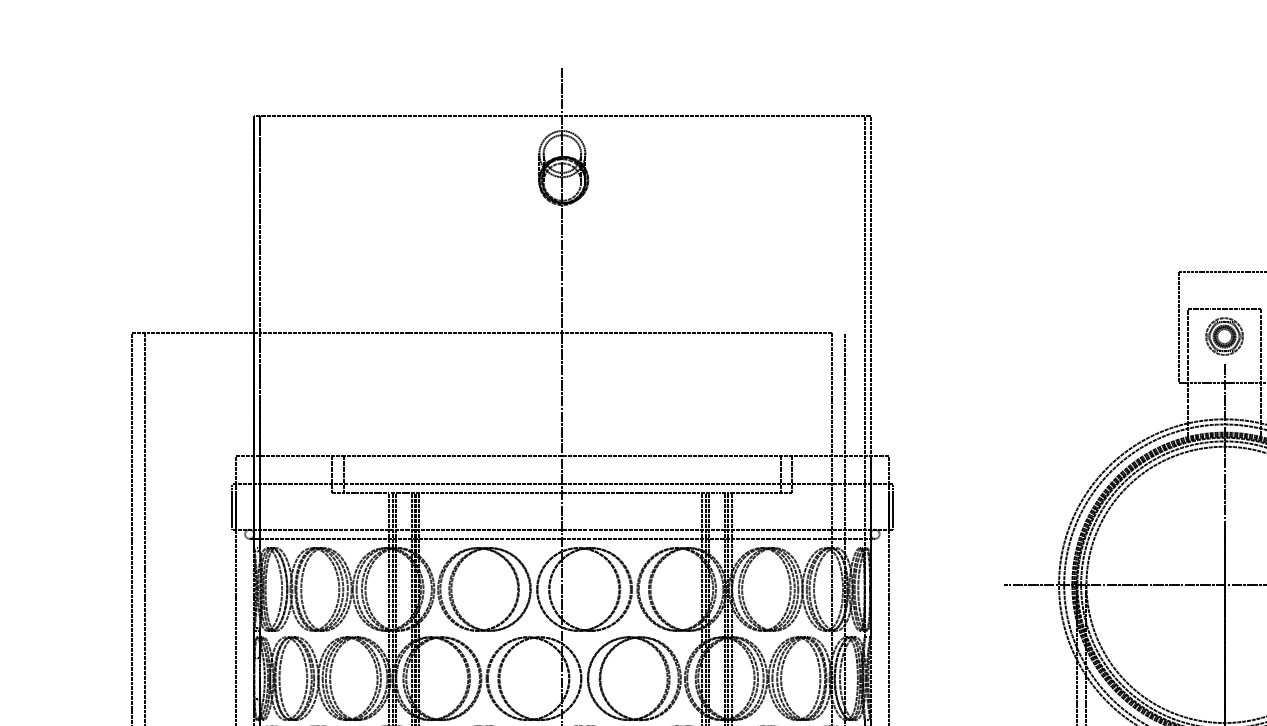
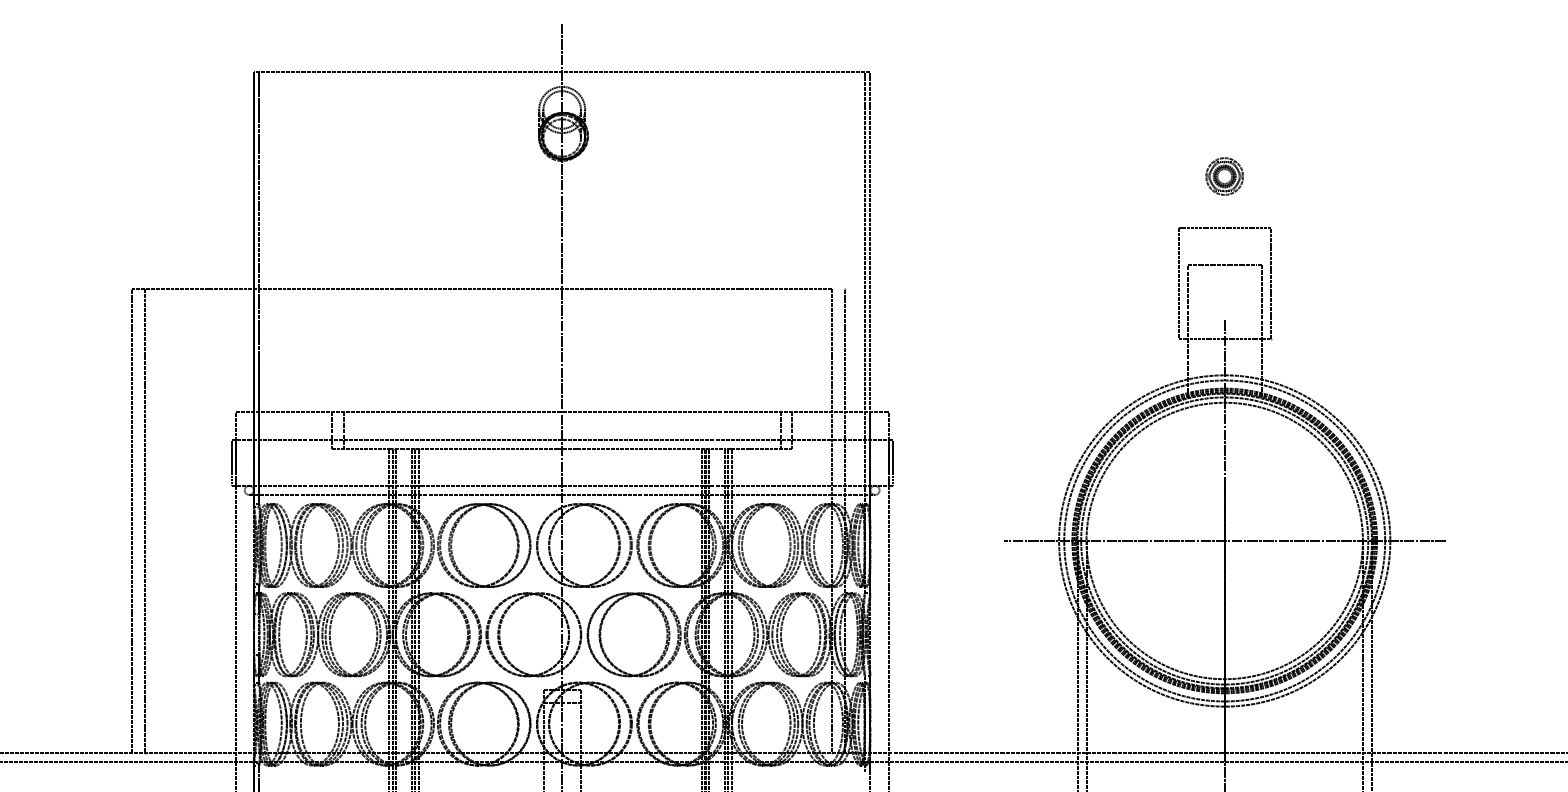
part: (1224, 336) -> (1224, 176), moved

